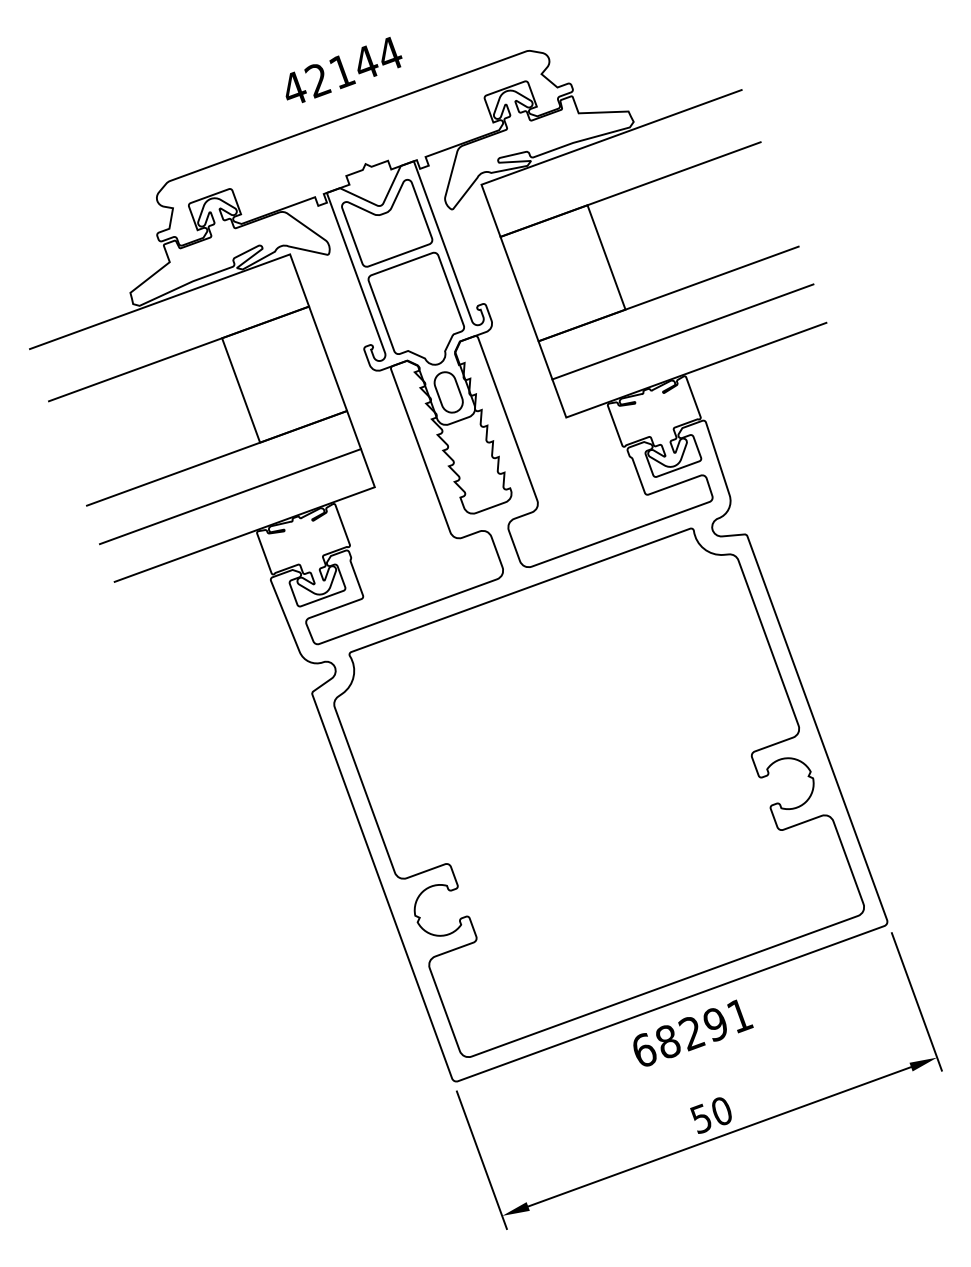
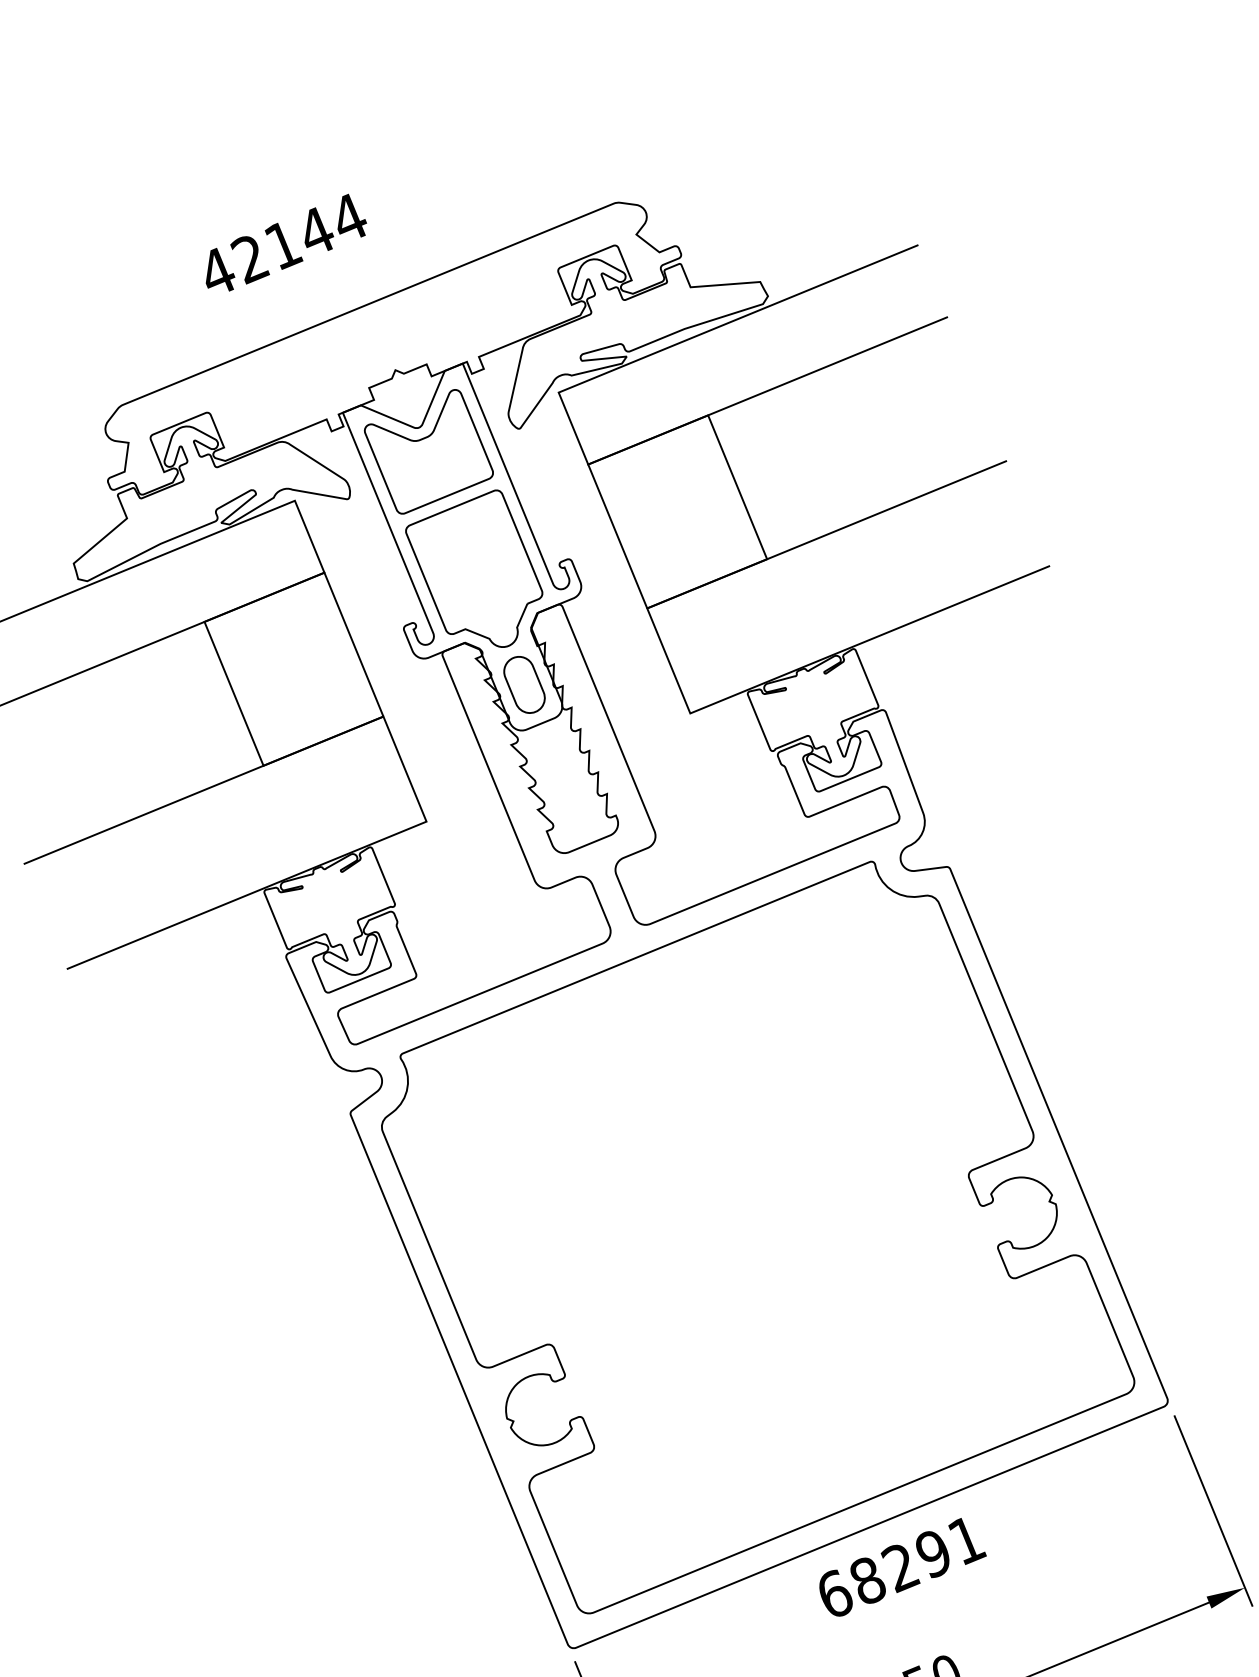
text: (343, 70) -> (285, 243), moved
line: (682, 331) -> (848, 586), removed
line: (229, 496) -> (223, 842), removed

